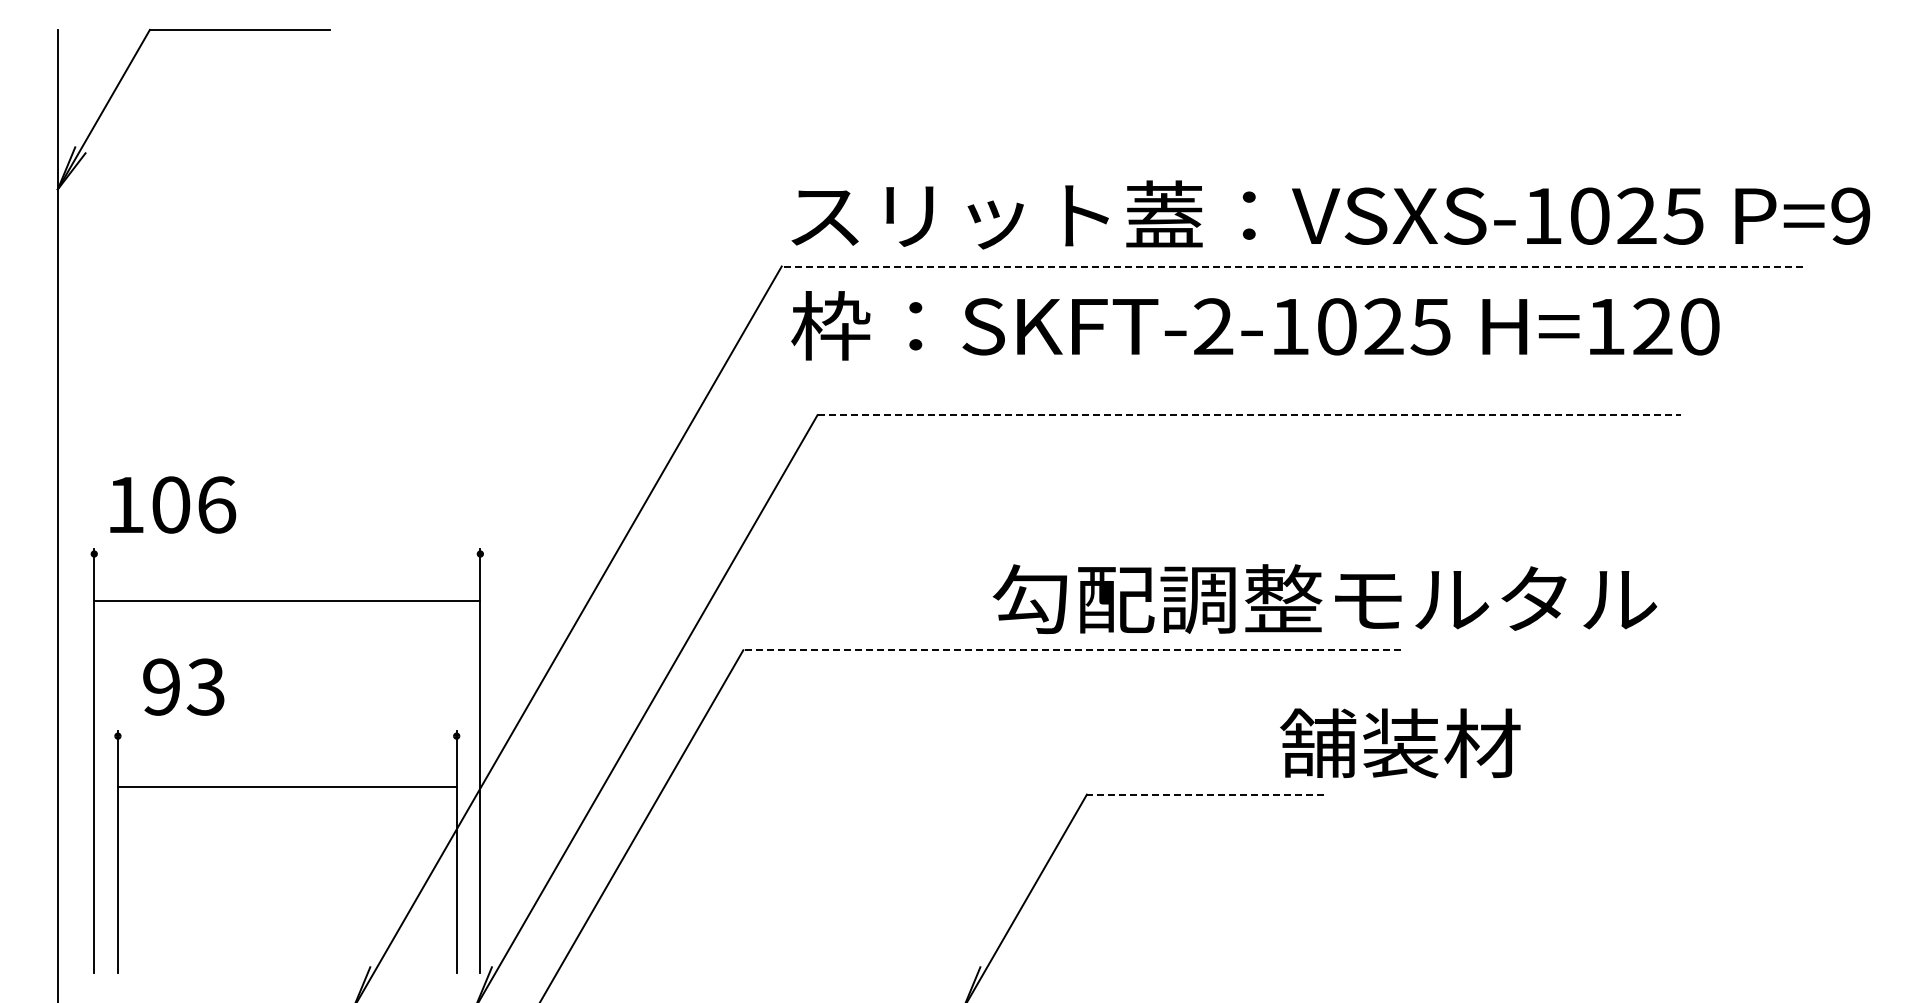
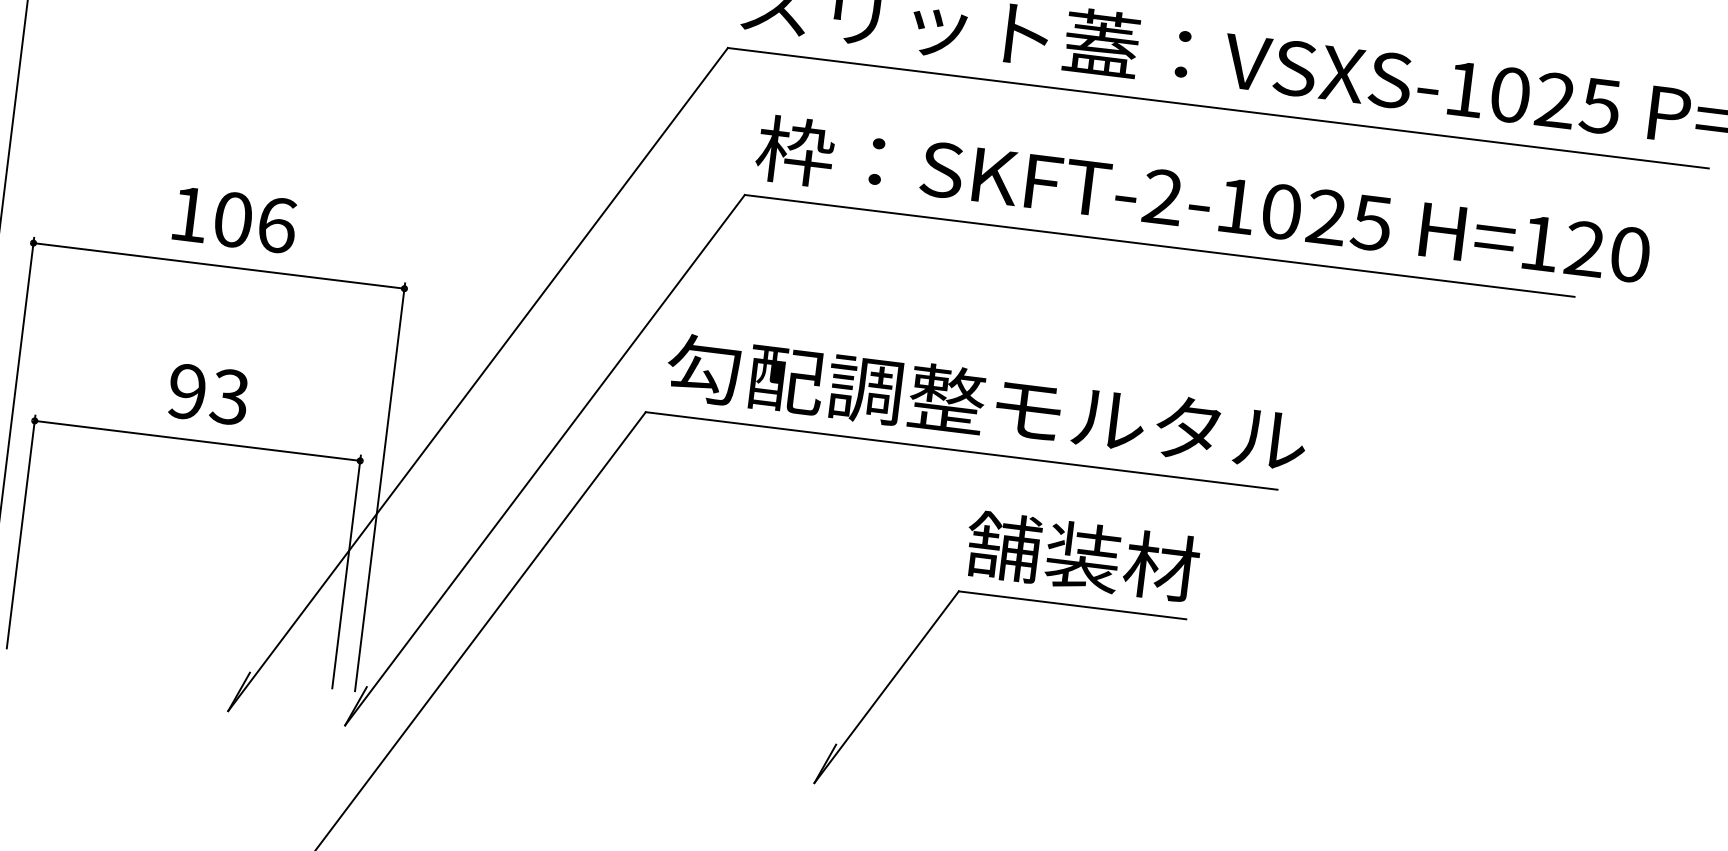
line: (1291, 266) -> (1217, 108), dashed -> solid
text: (1255, 325) -> (1203, 200), moved
line: (1249, 415) -> (1159, 246), dashed -> solid
text: (173, 504) -> (235, 219), moved
text: (1324, 599) -> (986, 404), moved
line: (287, 601) -> (219, 266), moved
line: (1072, 650) -> (961, 451), dashed -> solid
text: (183, 686) -> (208, 393), moved
text: (1400, 743) -> (1082, 556), moved
line: (286, 787) -> (196, 441), moved
line: (1204, 794) -> (1071, 605), dashed -> solid

